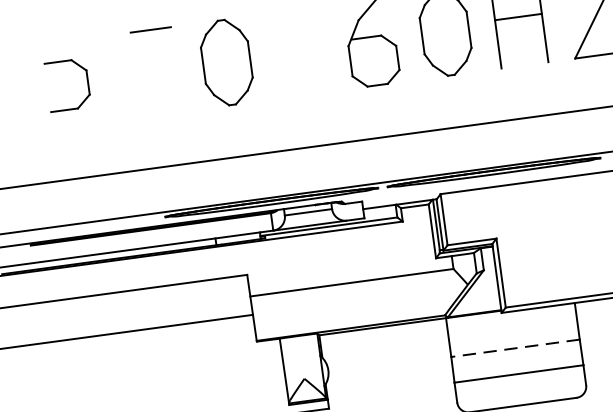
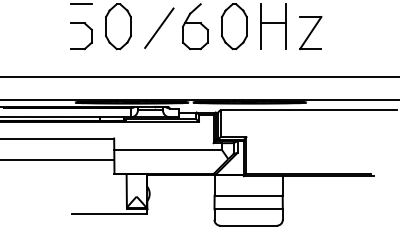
line: (304, 53) -> (159, 27), added
part: (87, 83) -> (91, 36), moved
line: (515, 348) -> (248, 195), dashed -> solid

